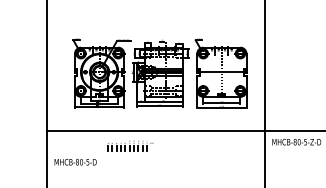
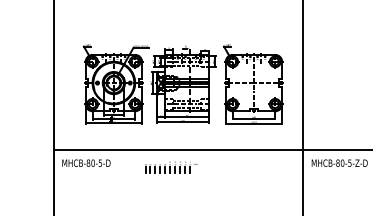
part: (130, 145) -> (171, 167), moved
text: (75, 161) -> (86, 162), moved

